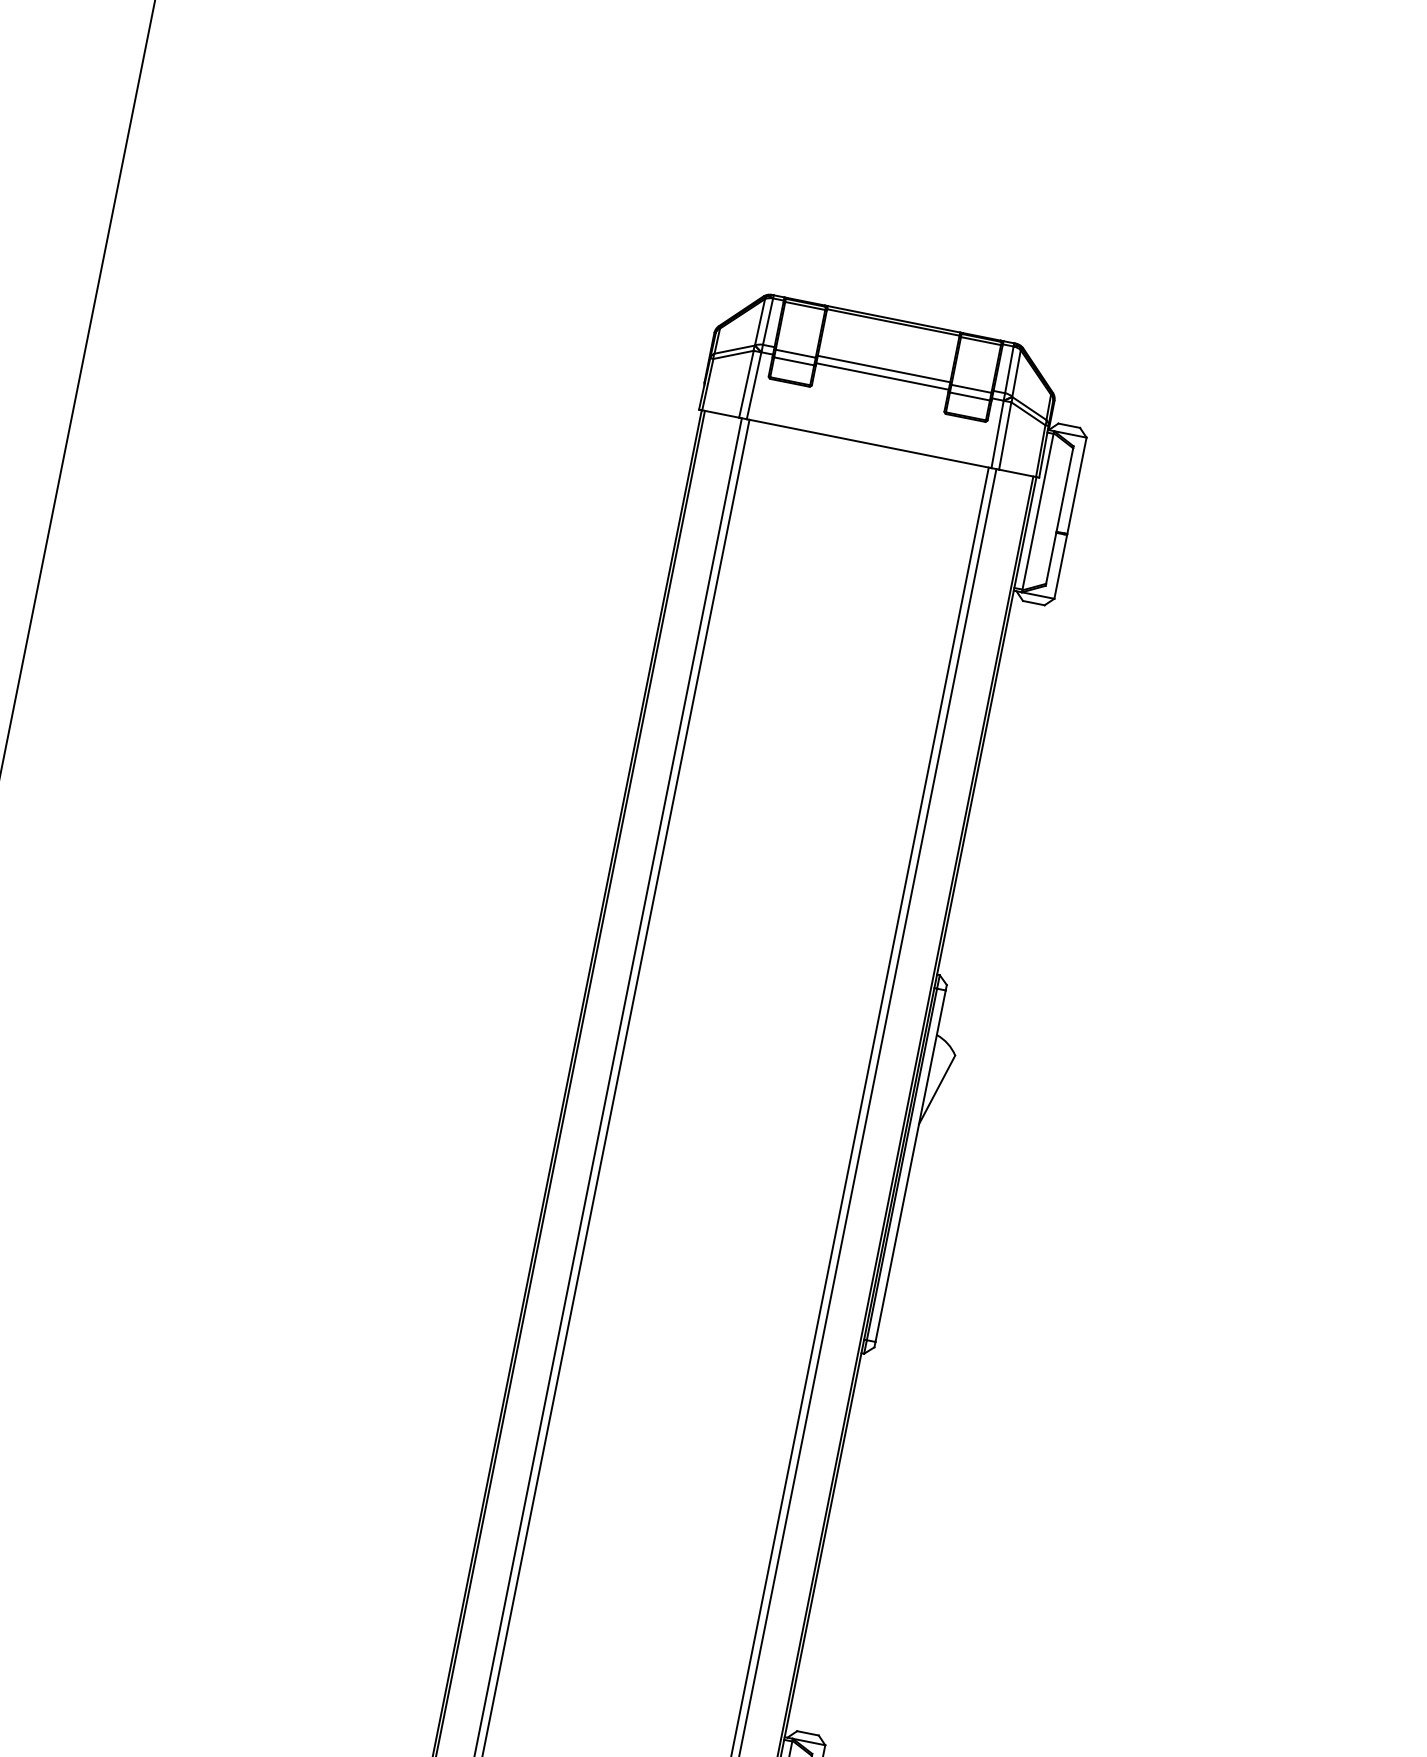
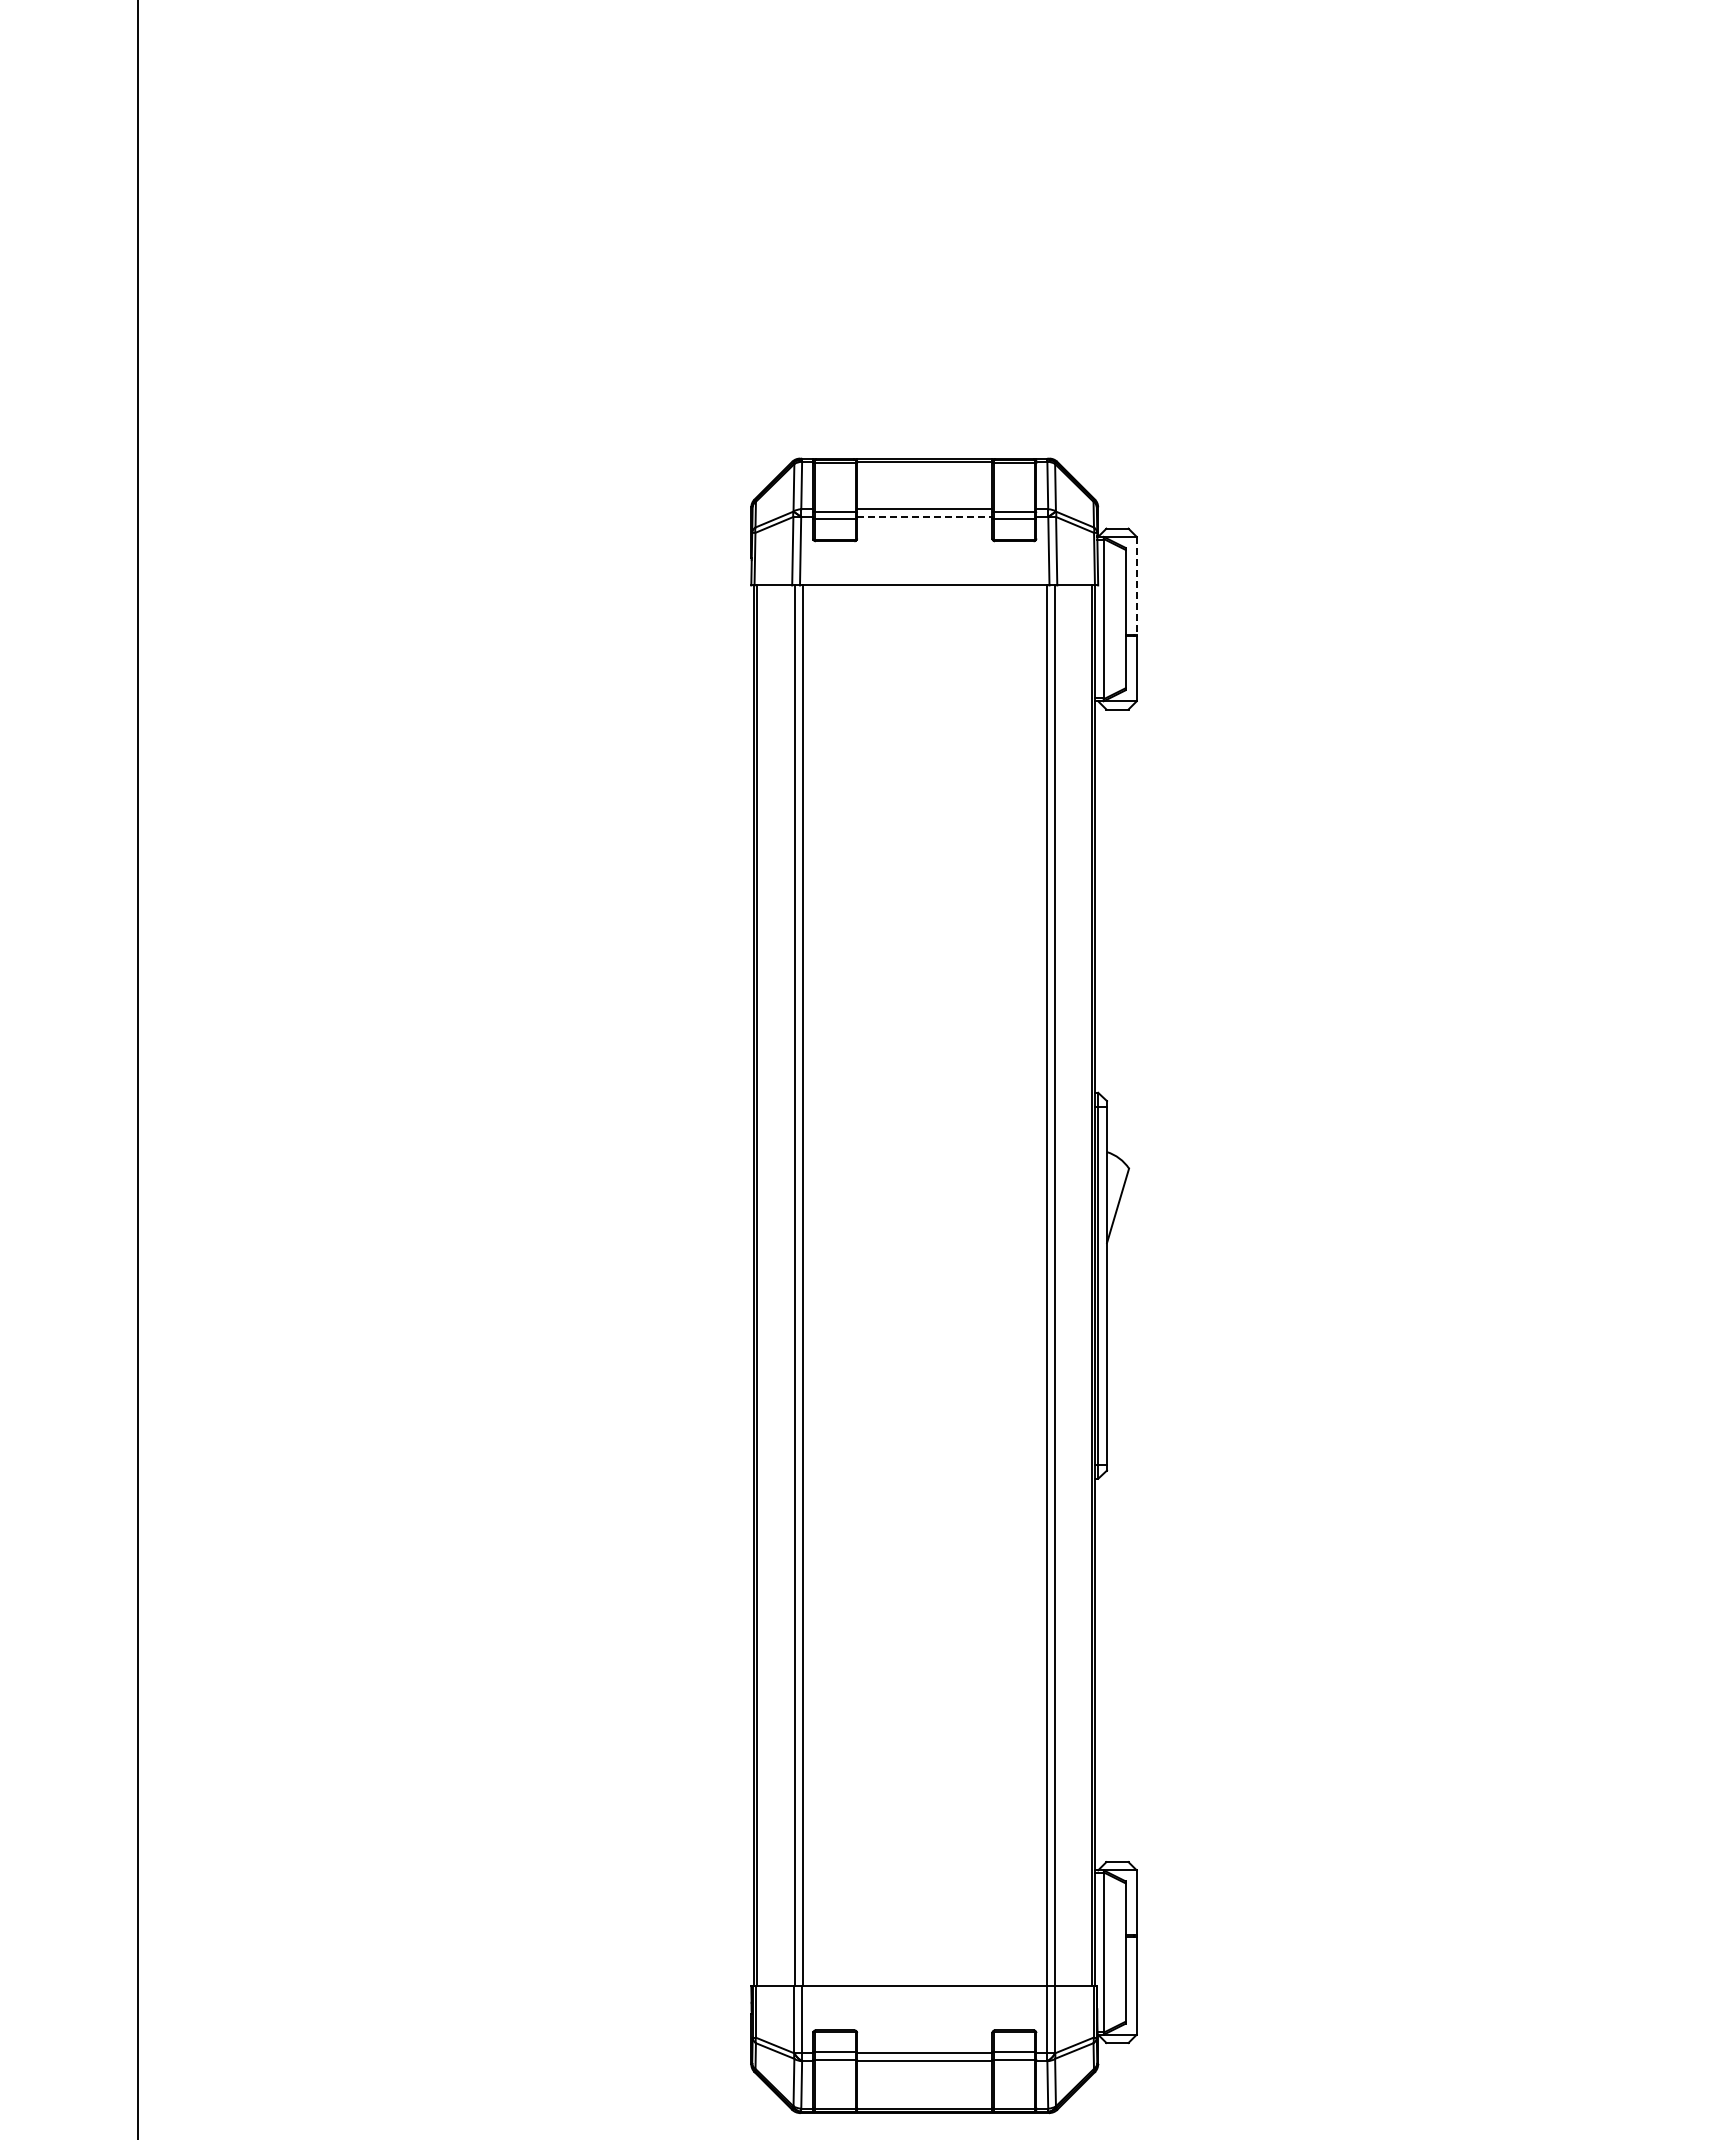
line: (882, 376) -> (924, 516), solid -> dashed
line: (1076, 486) -> (1136, 586), solid -> dashed

